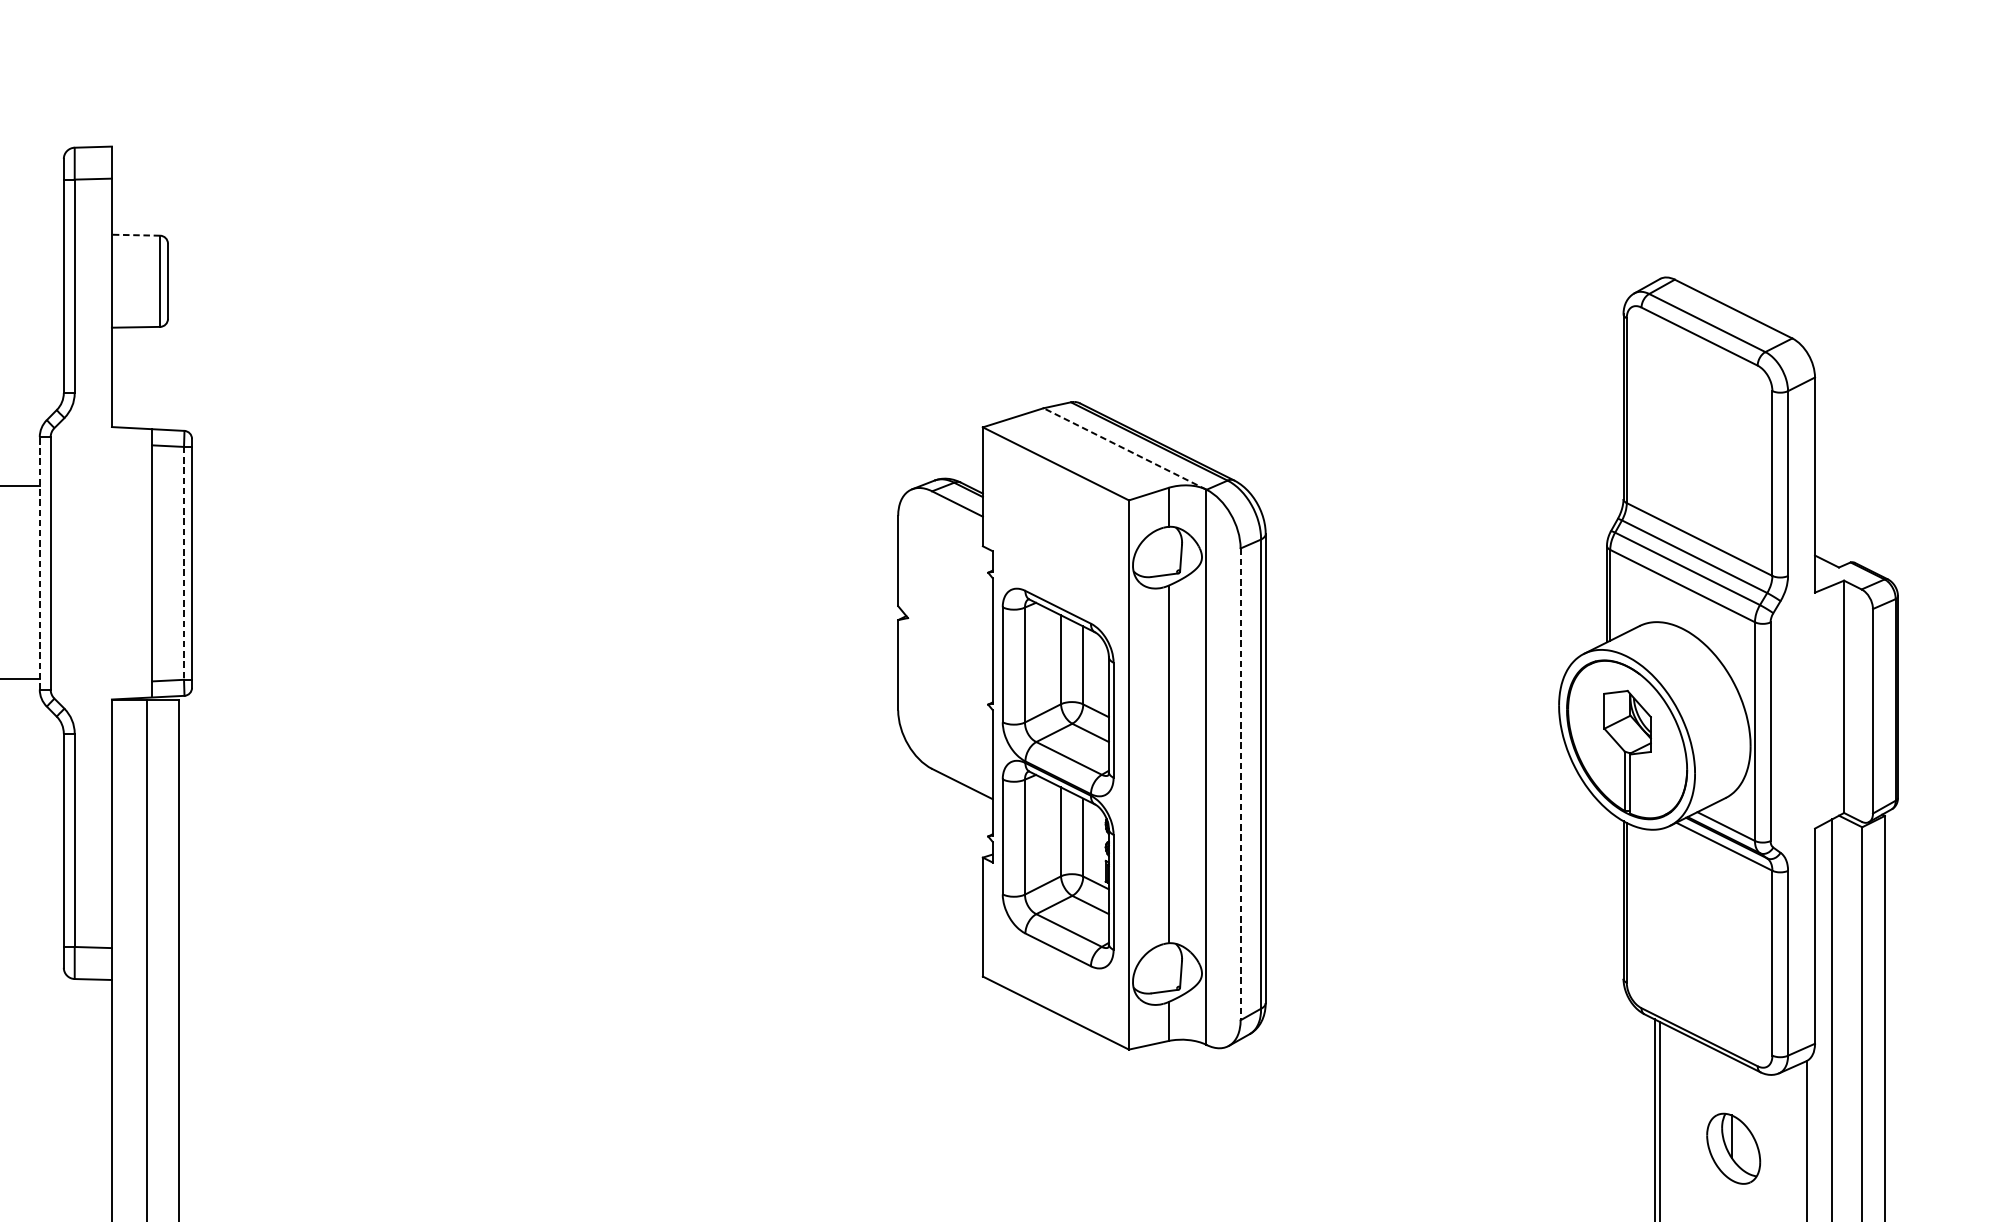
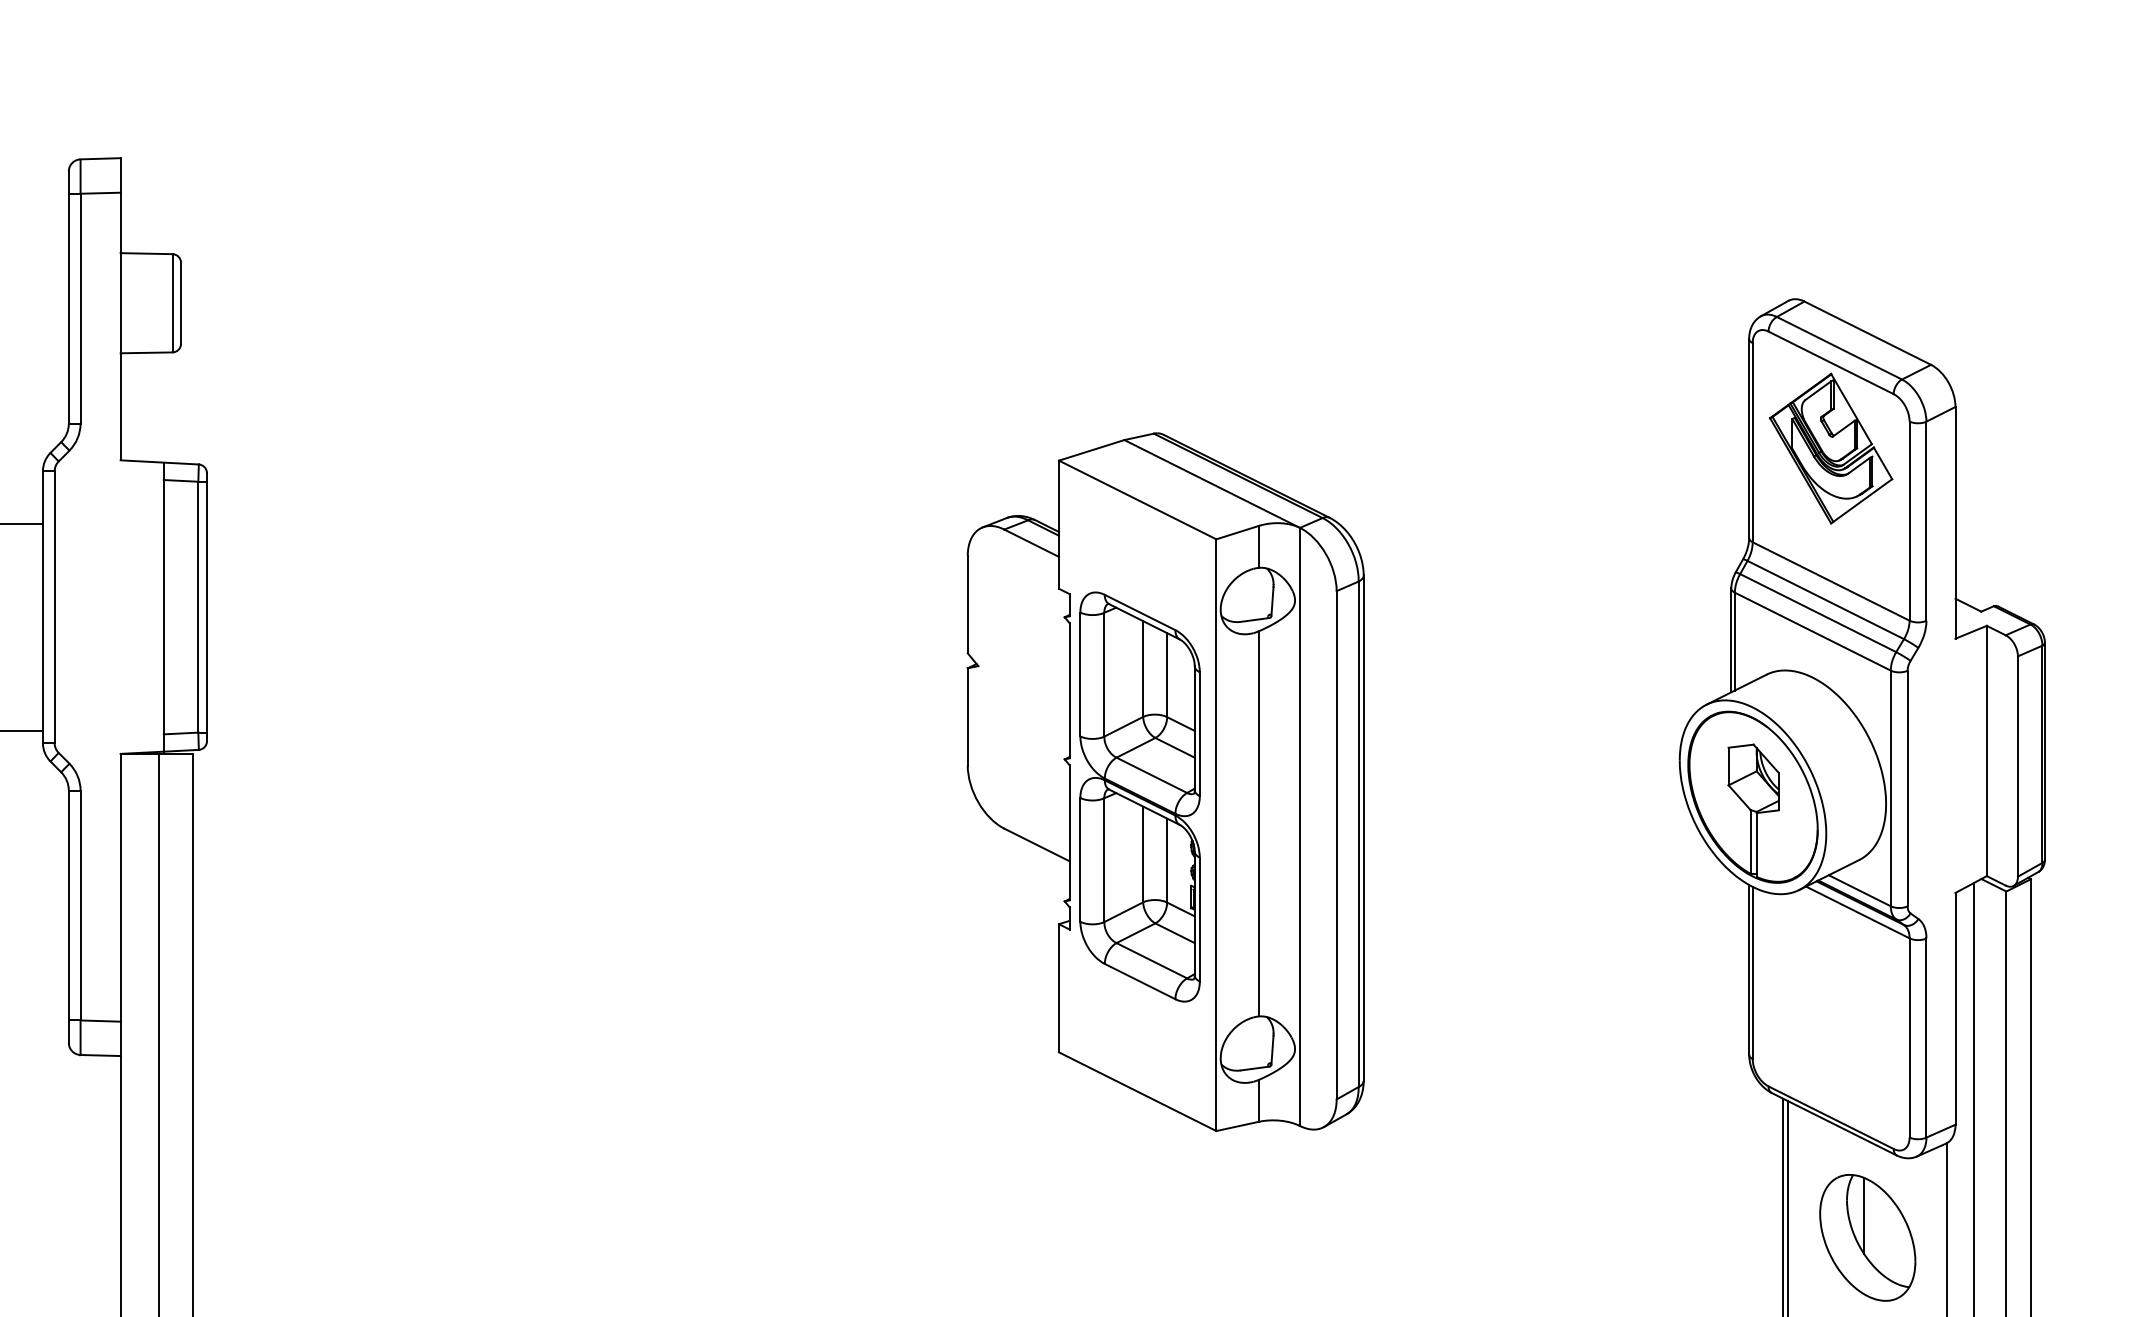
line: (135, 235) -> (146, 253), dashed -> solid
part: (1699, 416) -> (1831, 448), added
line: (1124, 448) -> (1211, 483), dashed -> solid
line: (39, 563) -> (42, 607), dashed -> solid
line: (184, 563) -> (198, 607), dashed -> solid
part: (1057, 778) -> (1139, 796), moved
line: (1240, 784) -> (1336, 845), dashed -> solid
part: (1733, 1148) -> (1867, 1237), size x1.67

